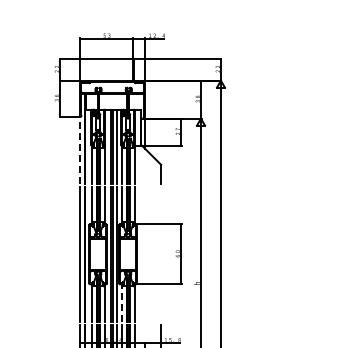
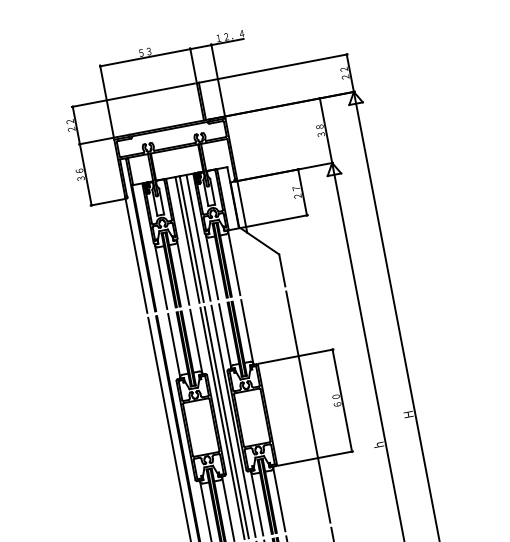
line: (80, 149) -> (137, 254), dashed -> solid
line: (161, 254) -> (309, 407), added
line: (121, 303) -> (256, 503), dashed -> solid

